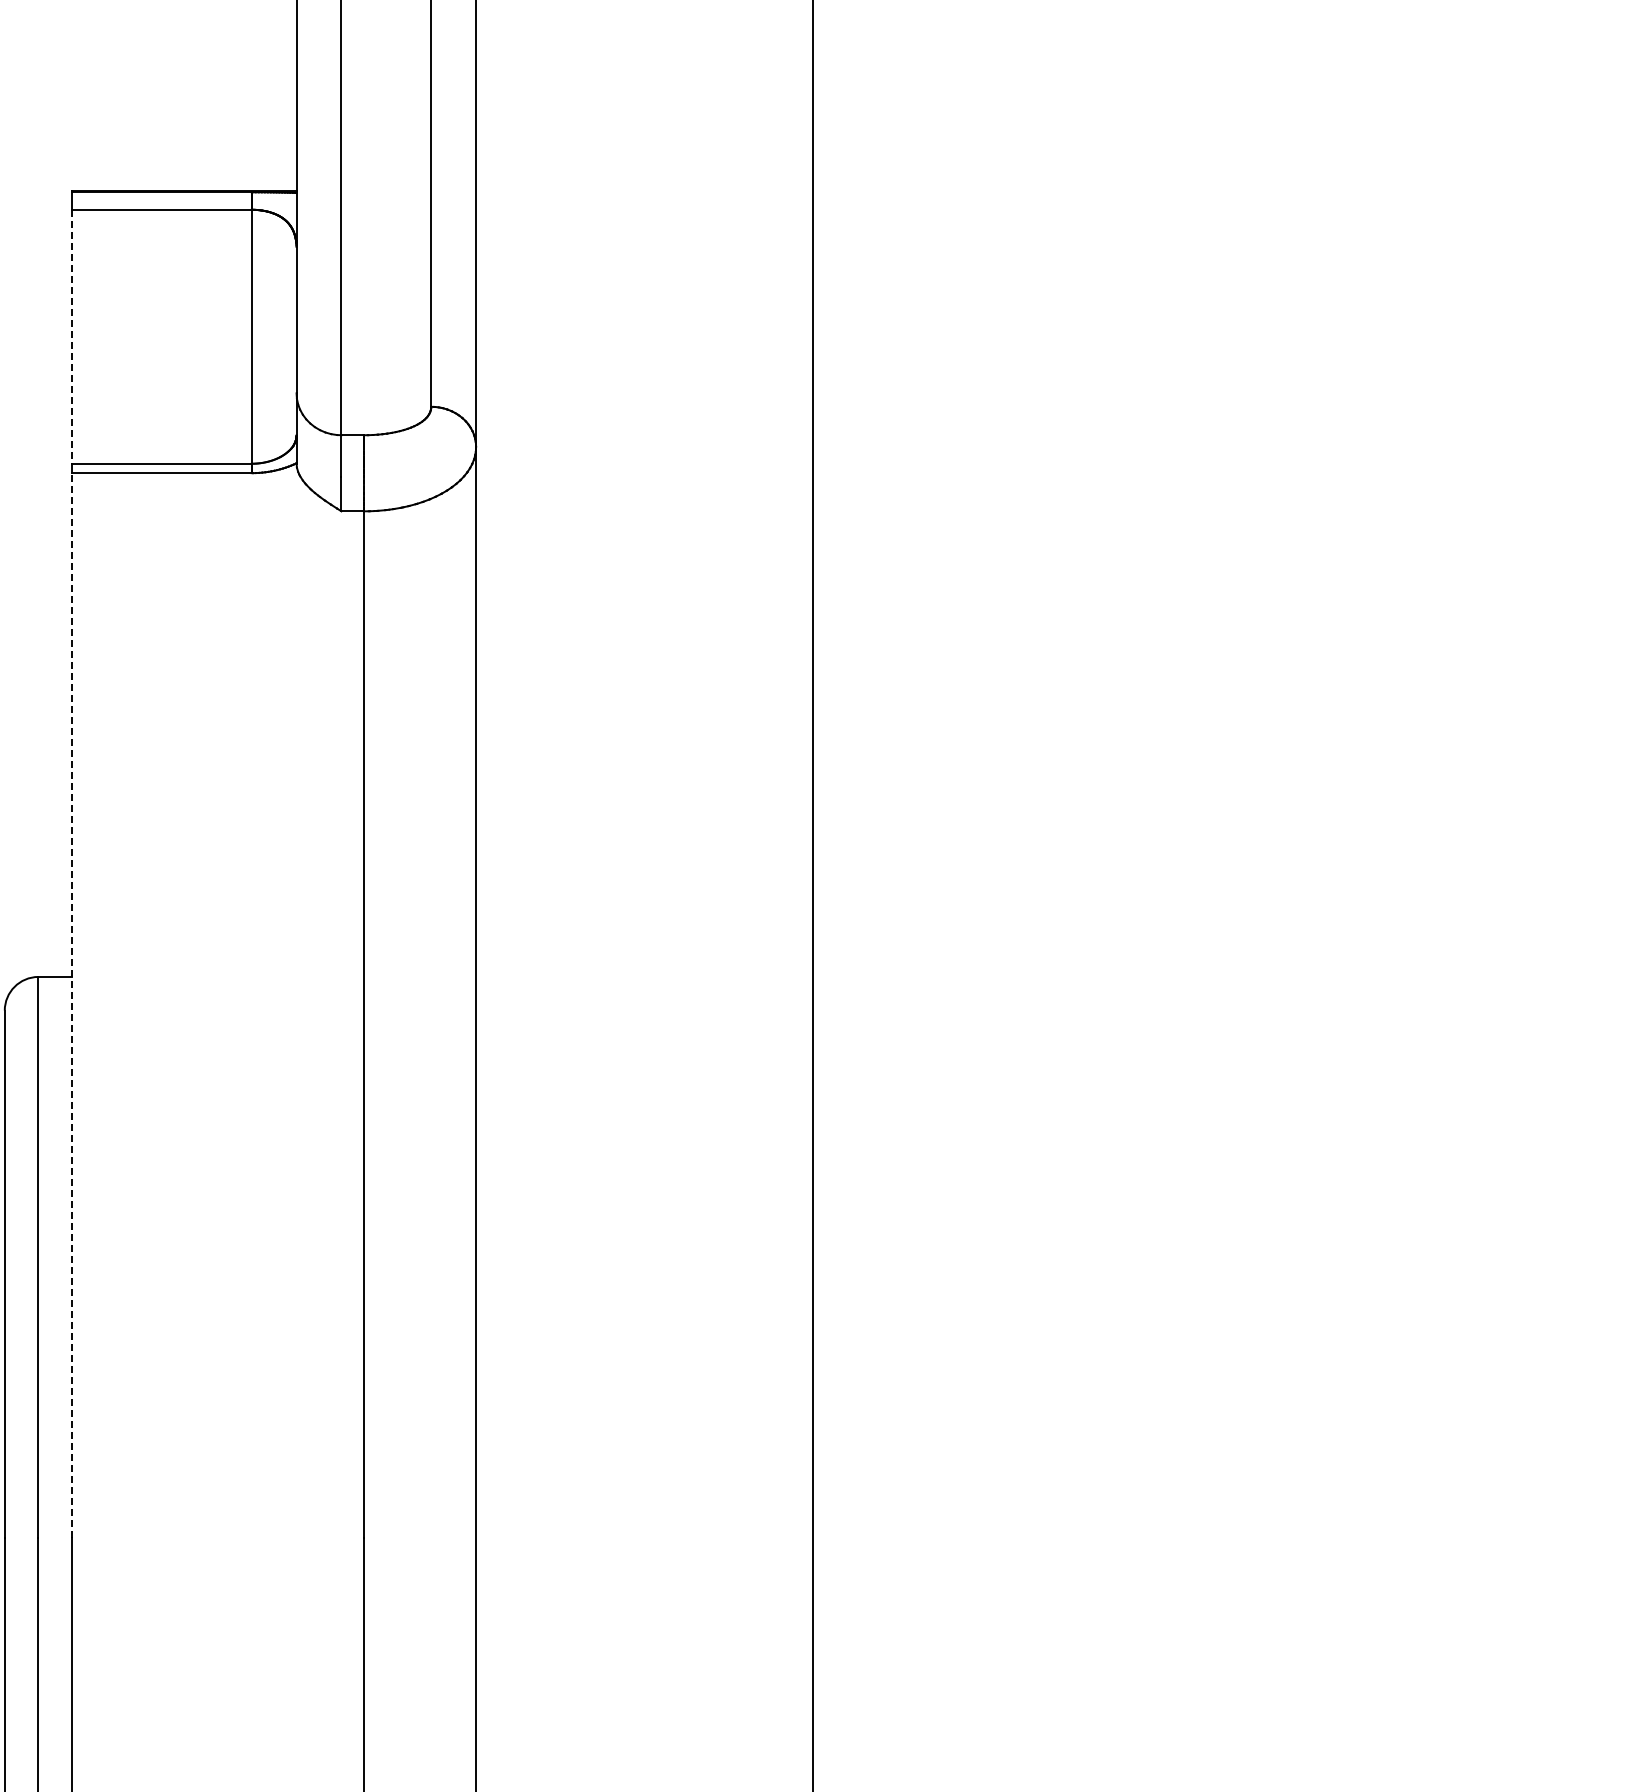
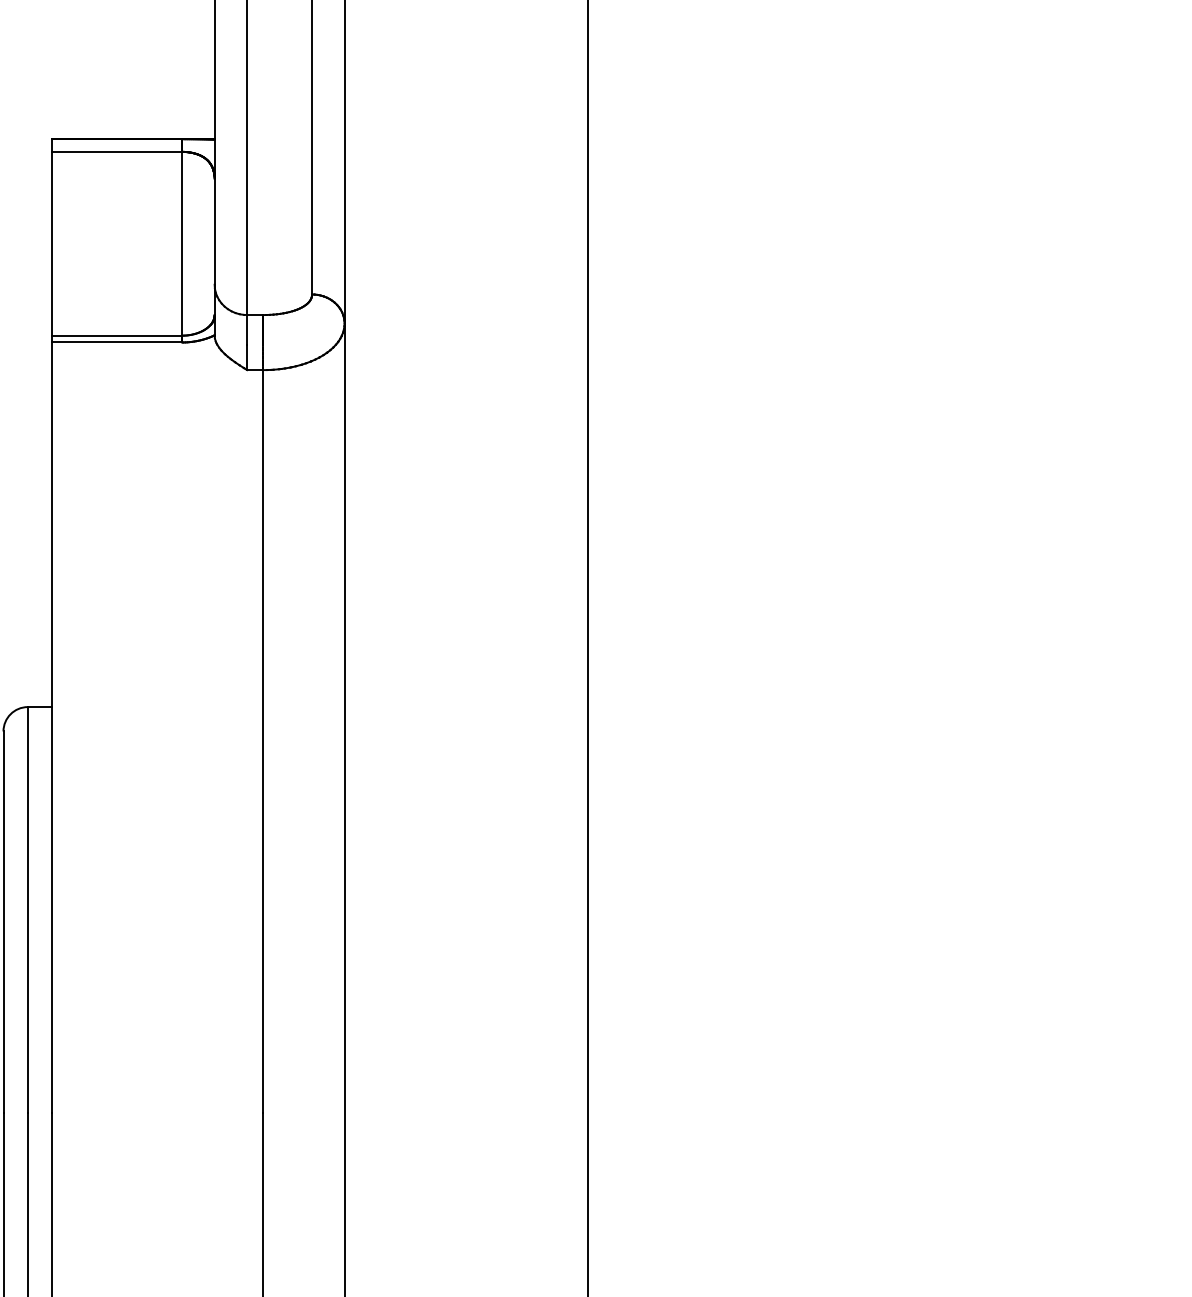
line: (72, 336) -> (52, 243), dashed -> solid
line: (72, 1005) -> (52, 727), dashed -> solid

